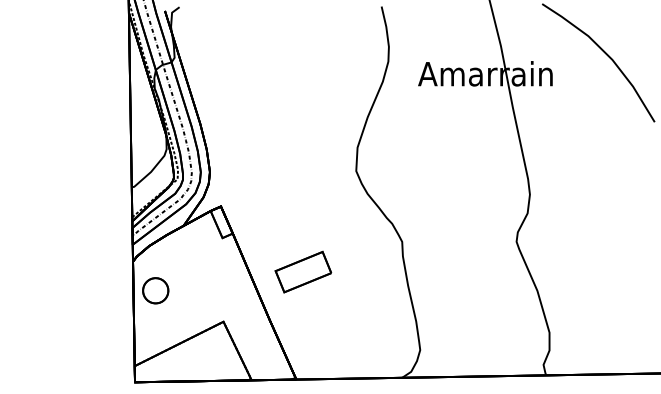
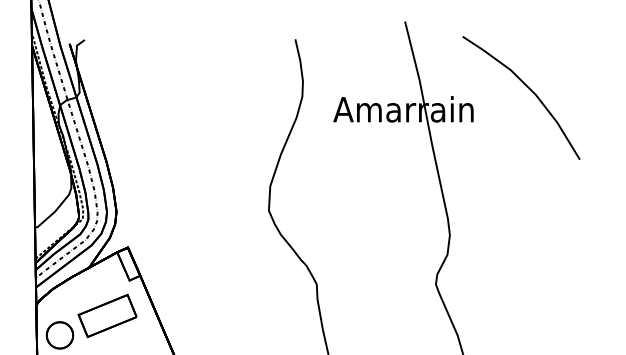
part: (303, 271) -> (107, 315), moved

